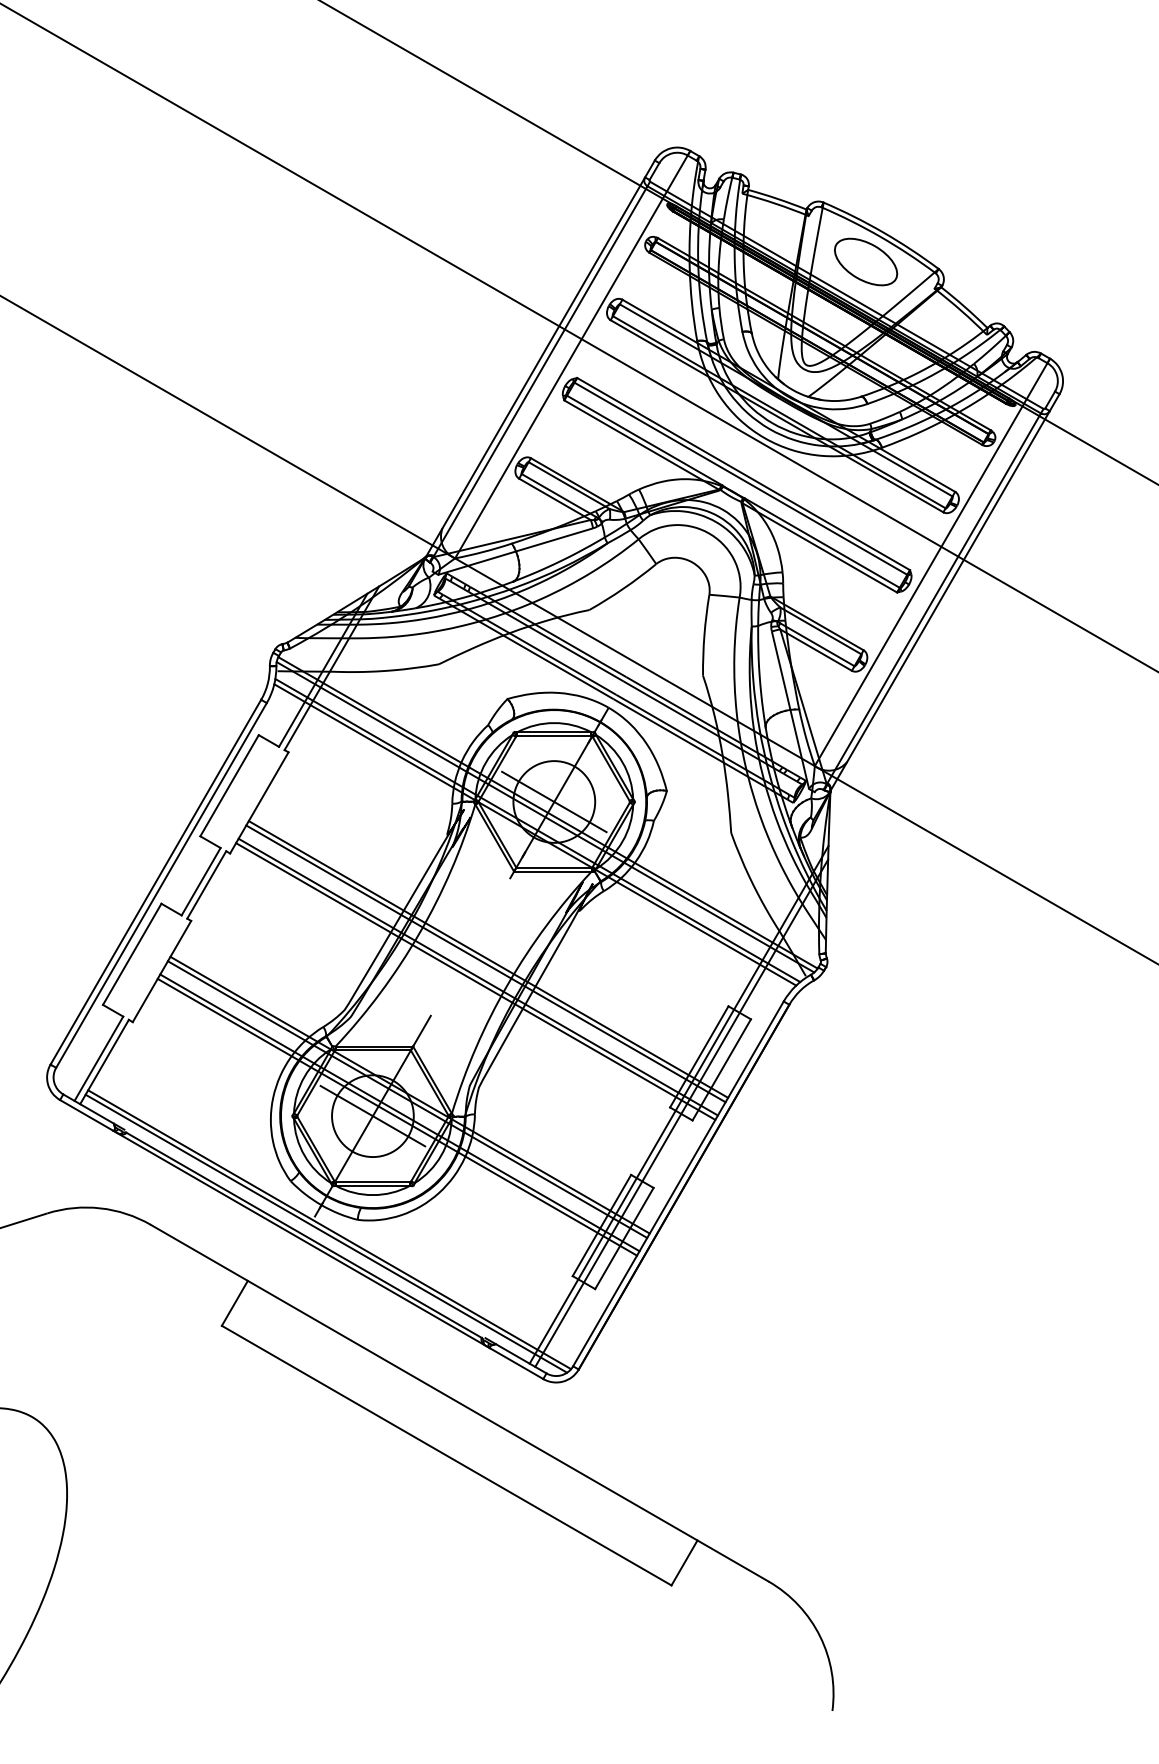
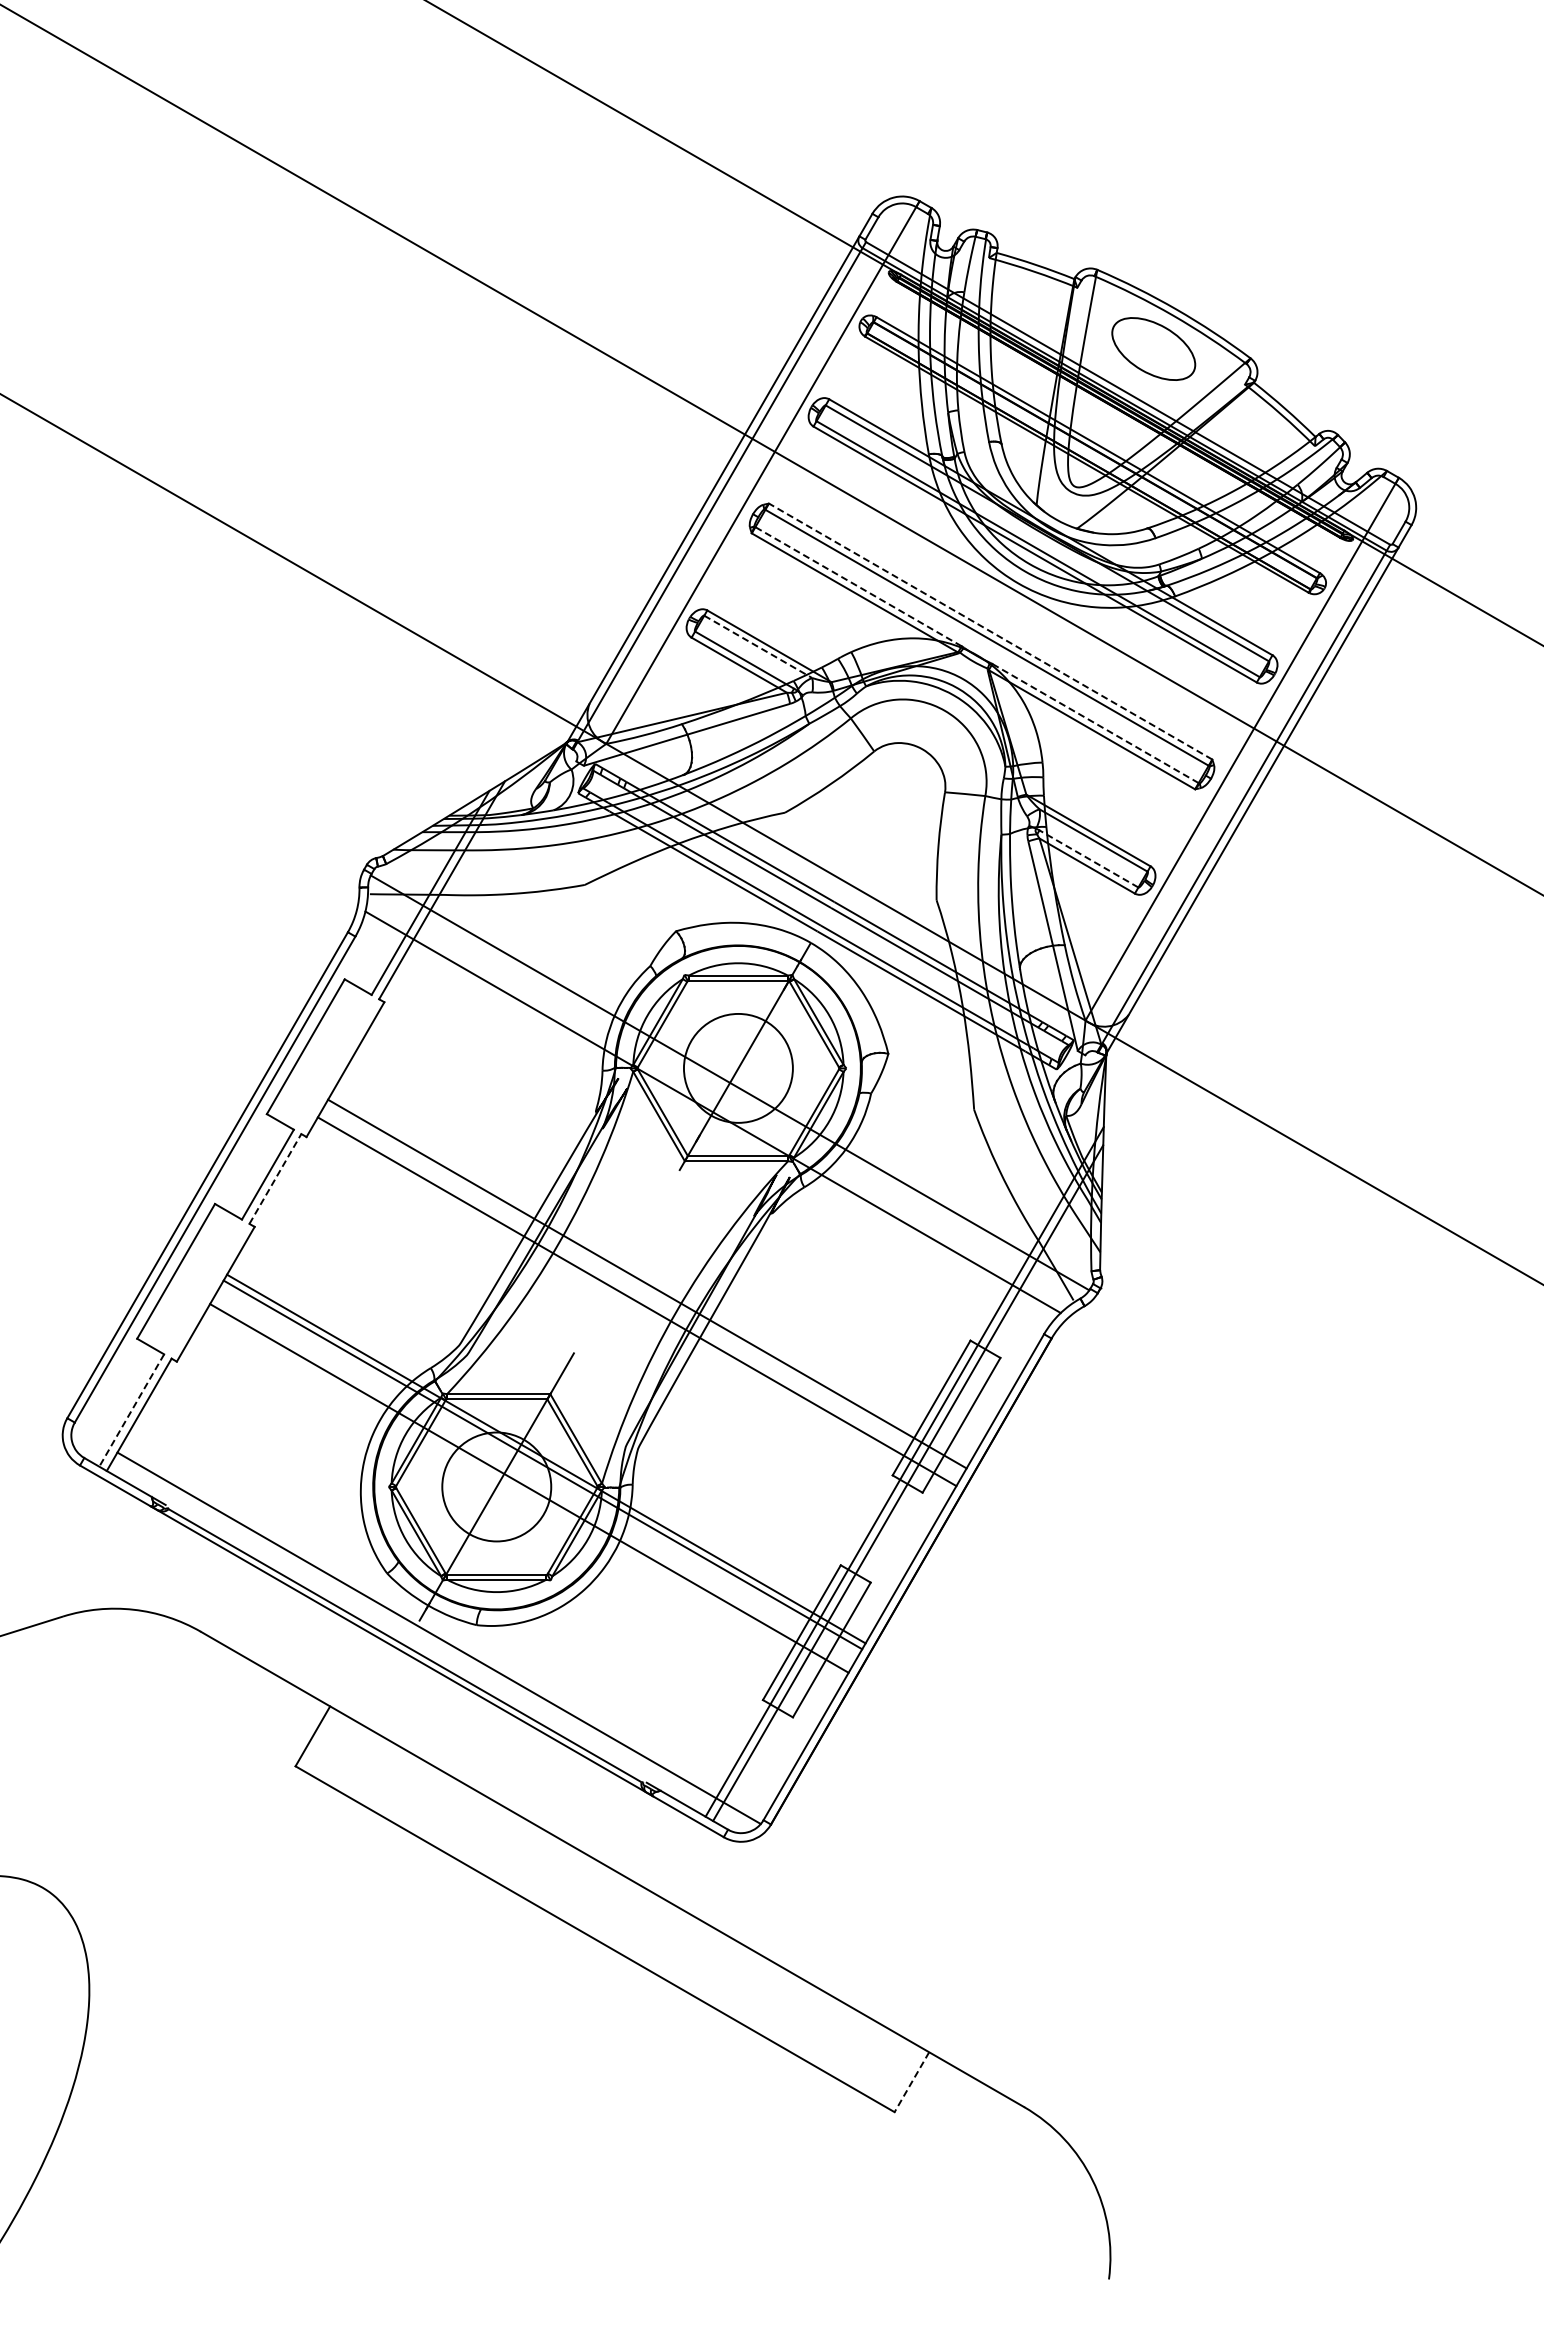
line: (644, 440) -> (858, 586), solid -> dashed
line: (743, 474) -> (990, 631), solid -> dashed
line: (569, 486) -> (758, 647), solid -> dashed
line: (822, 543) -> (1095, 723), solid -> dashed
line: (817, 644) -> (1088, 858), solid -> dashed
line: (554, 802) -> (738, 1068), removed
line: (545, 817) -> (726, 1088), removed
line: (537, 830) -> (716, 1106), removed
line: (206, 884) -> (275, 1178), solid -> dashed
line: (488, 958) -> (650, 1277), removed
line: (475, 981) -> (633, 1307), removed
line: (98, 1058) -> (131, 1410), solid -> dashed
line: (399, 1112) -> (532, 1482), removed
line: (372, 1115) -> (496, 1486), removed
line: (326, 1233) -> (434, 1643), removed
line: (684, 1563) -> (911, 2082), solid -> dashed

